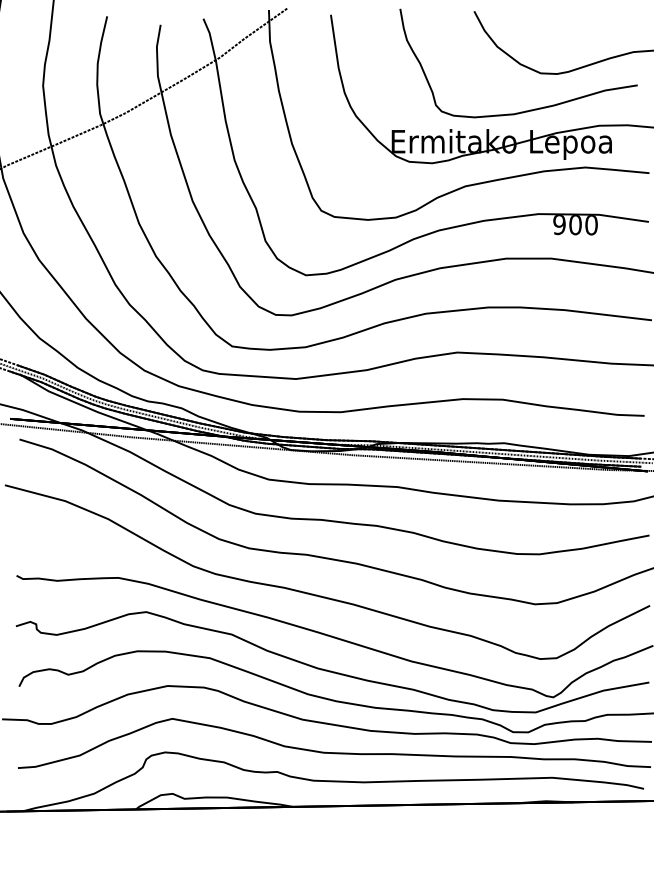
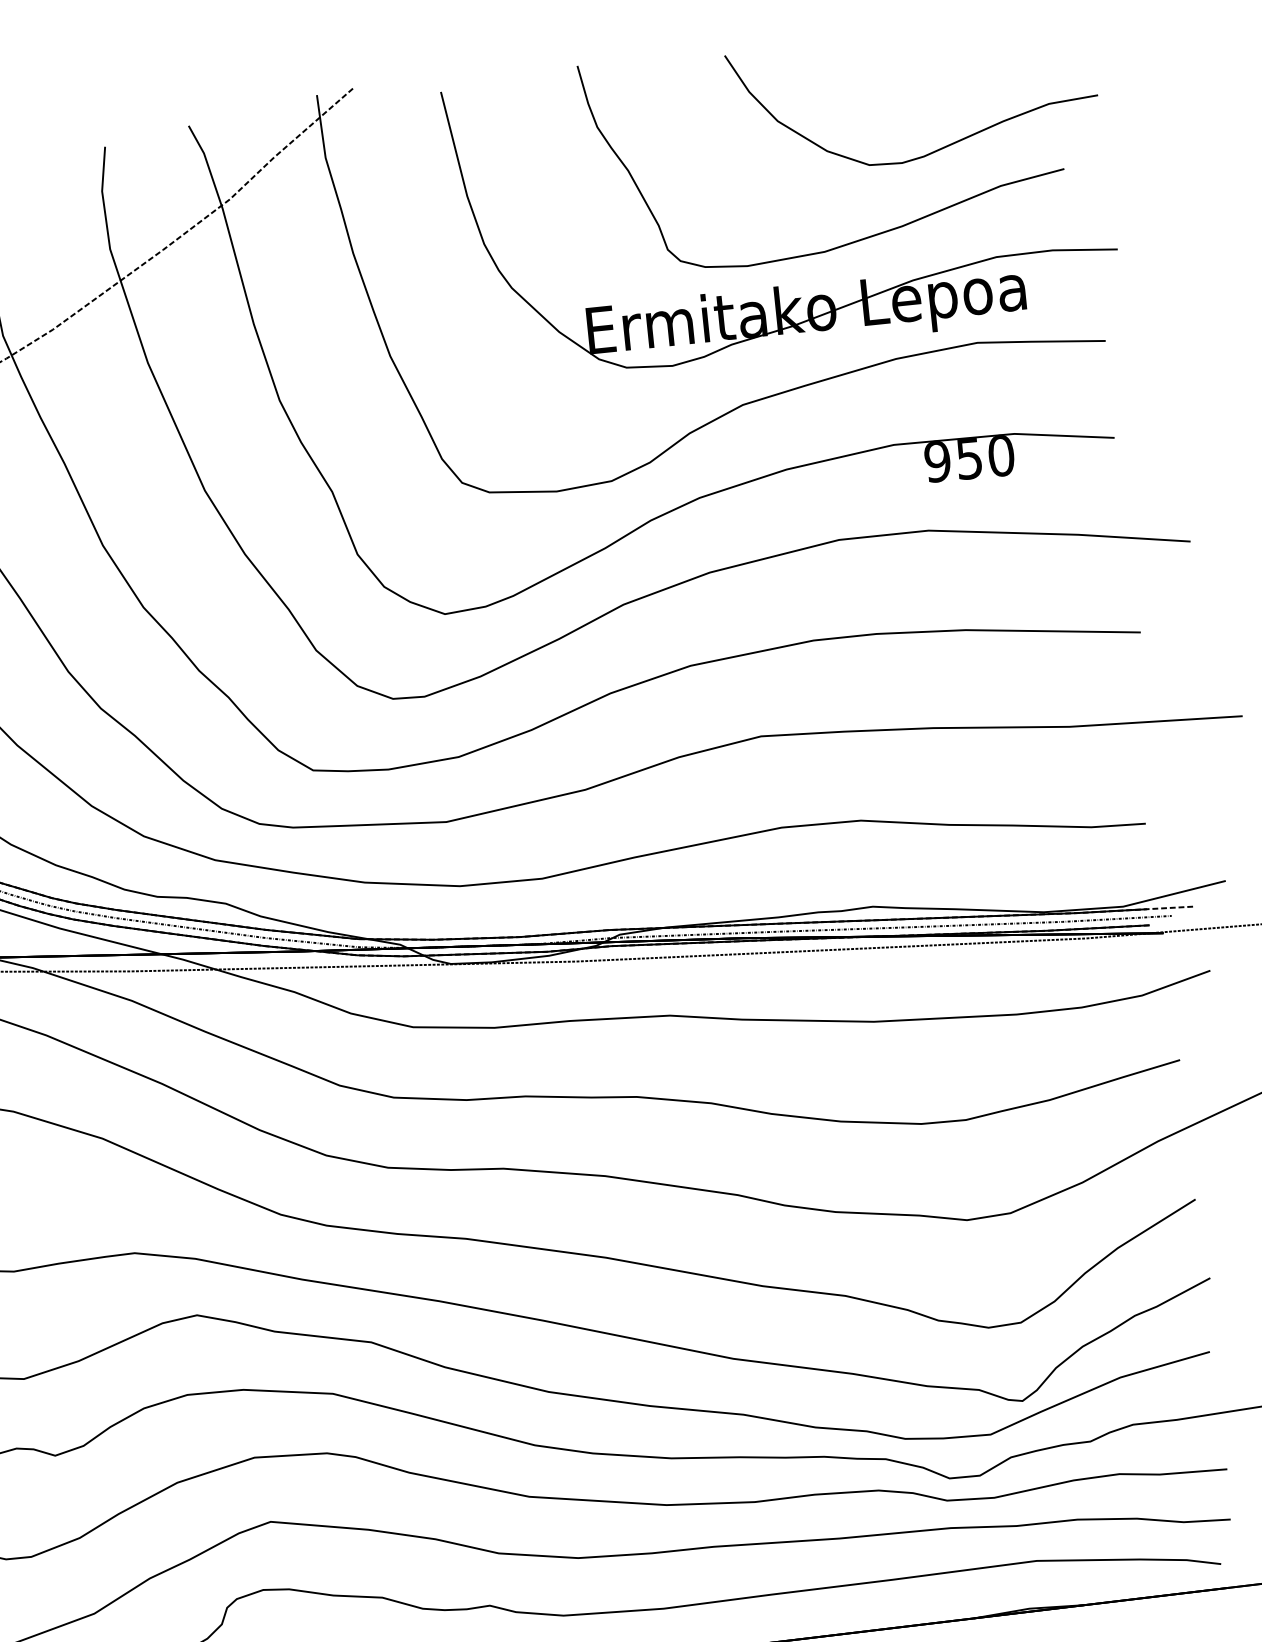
text: (575, 225) -> (969, 459), 900 -> 950

